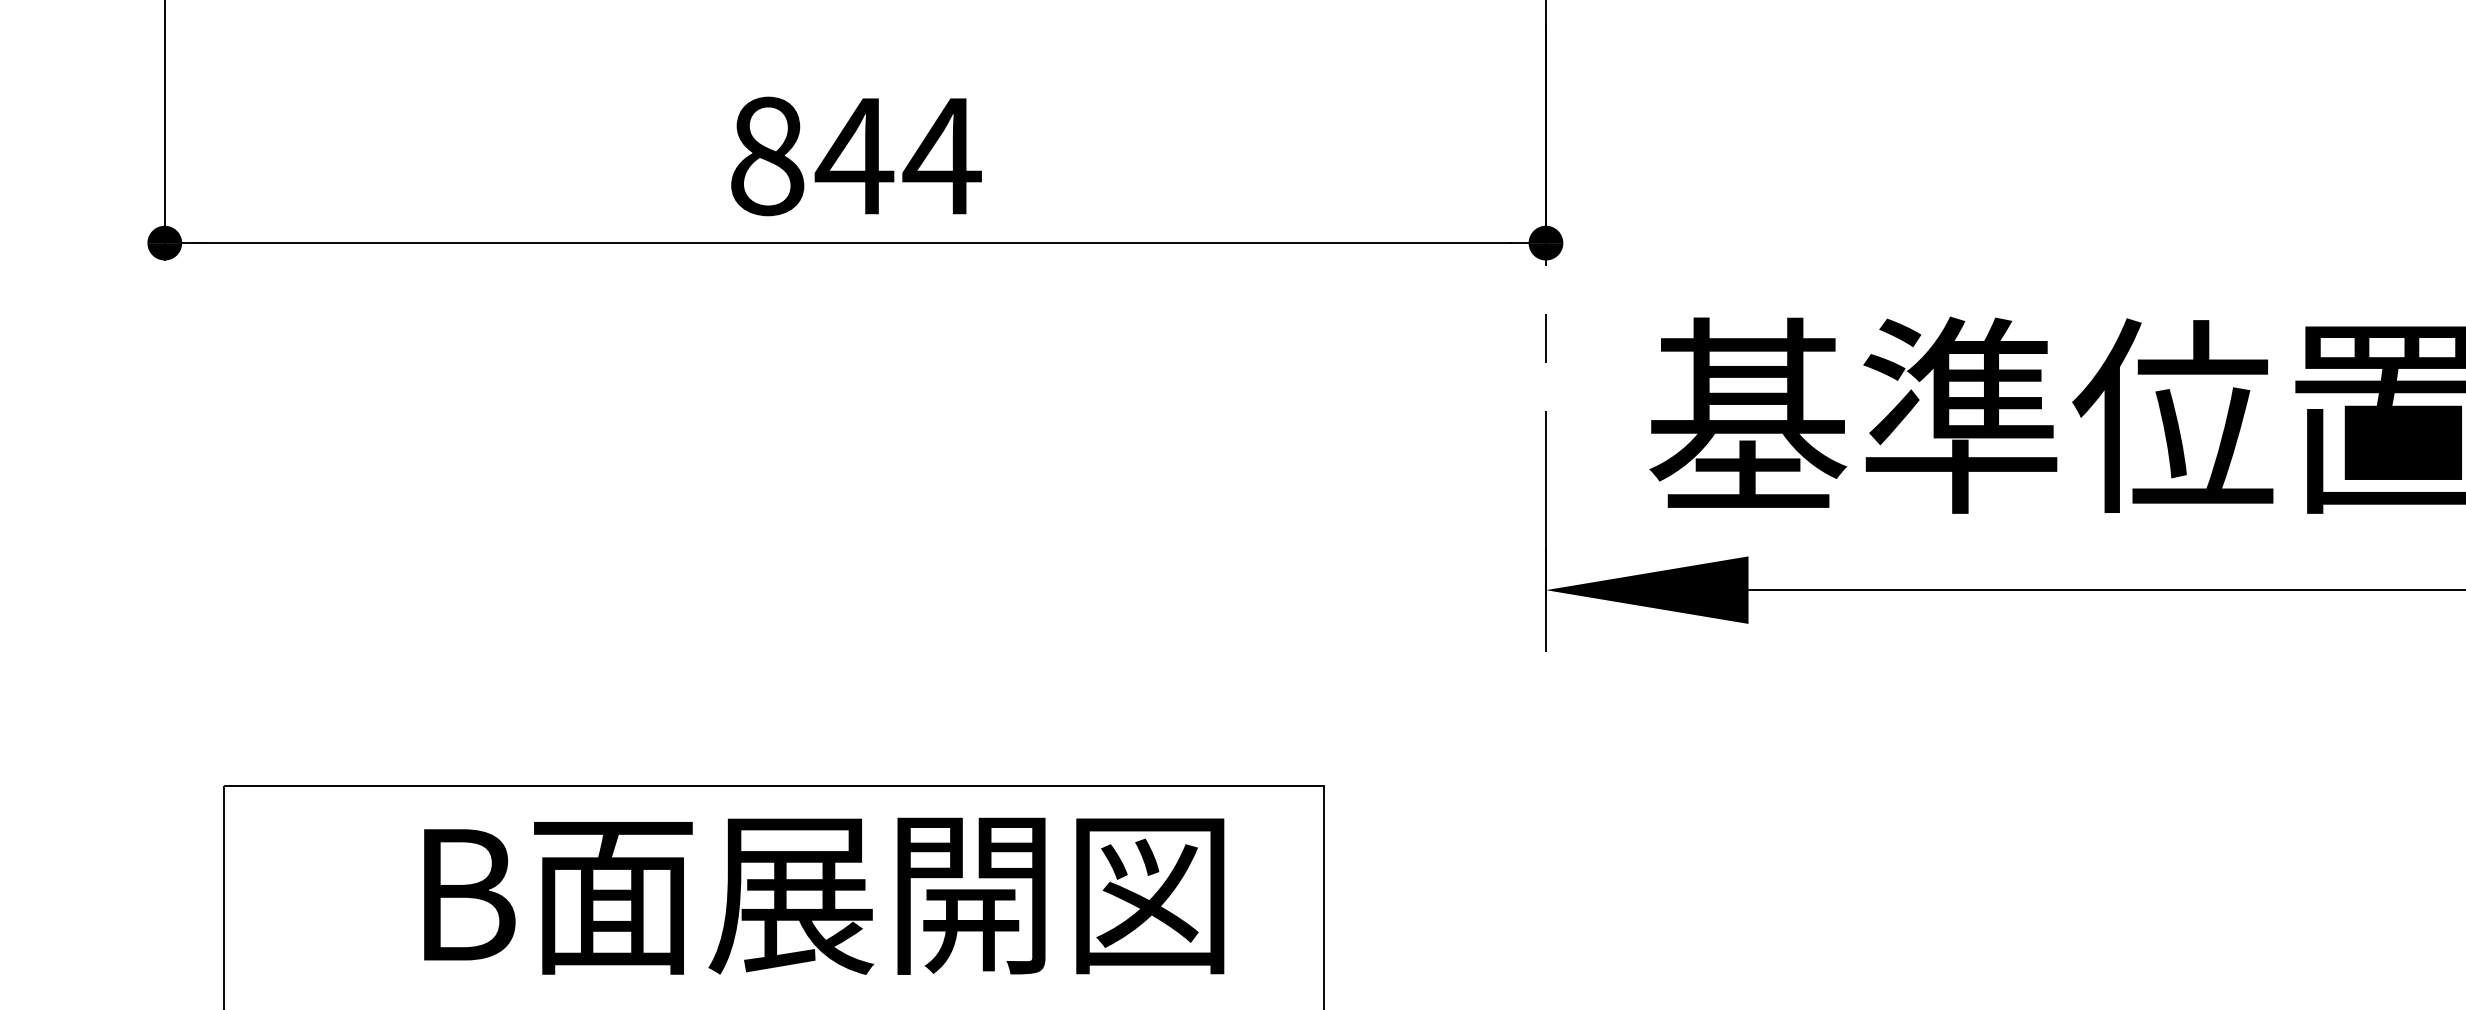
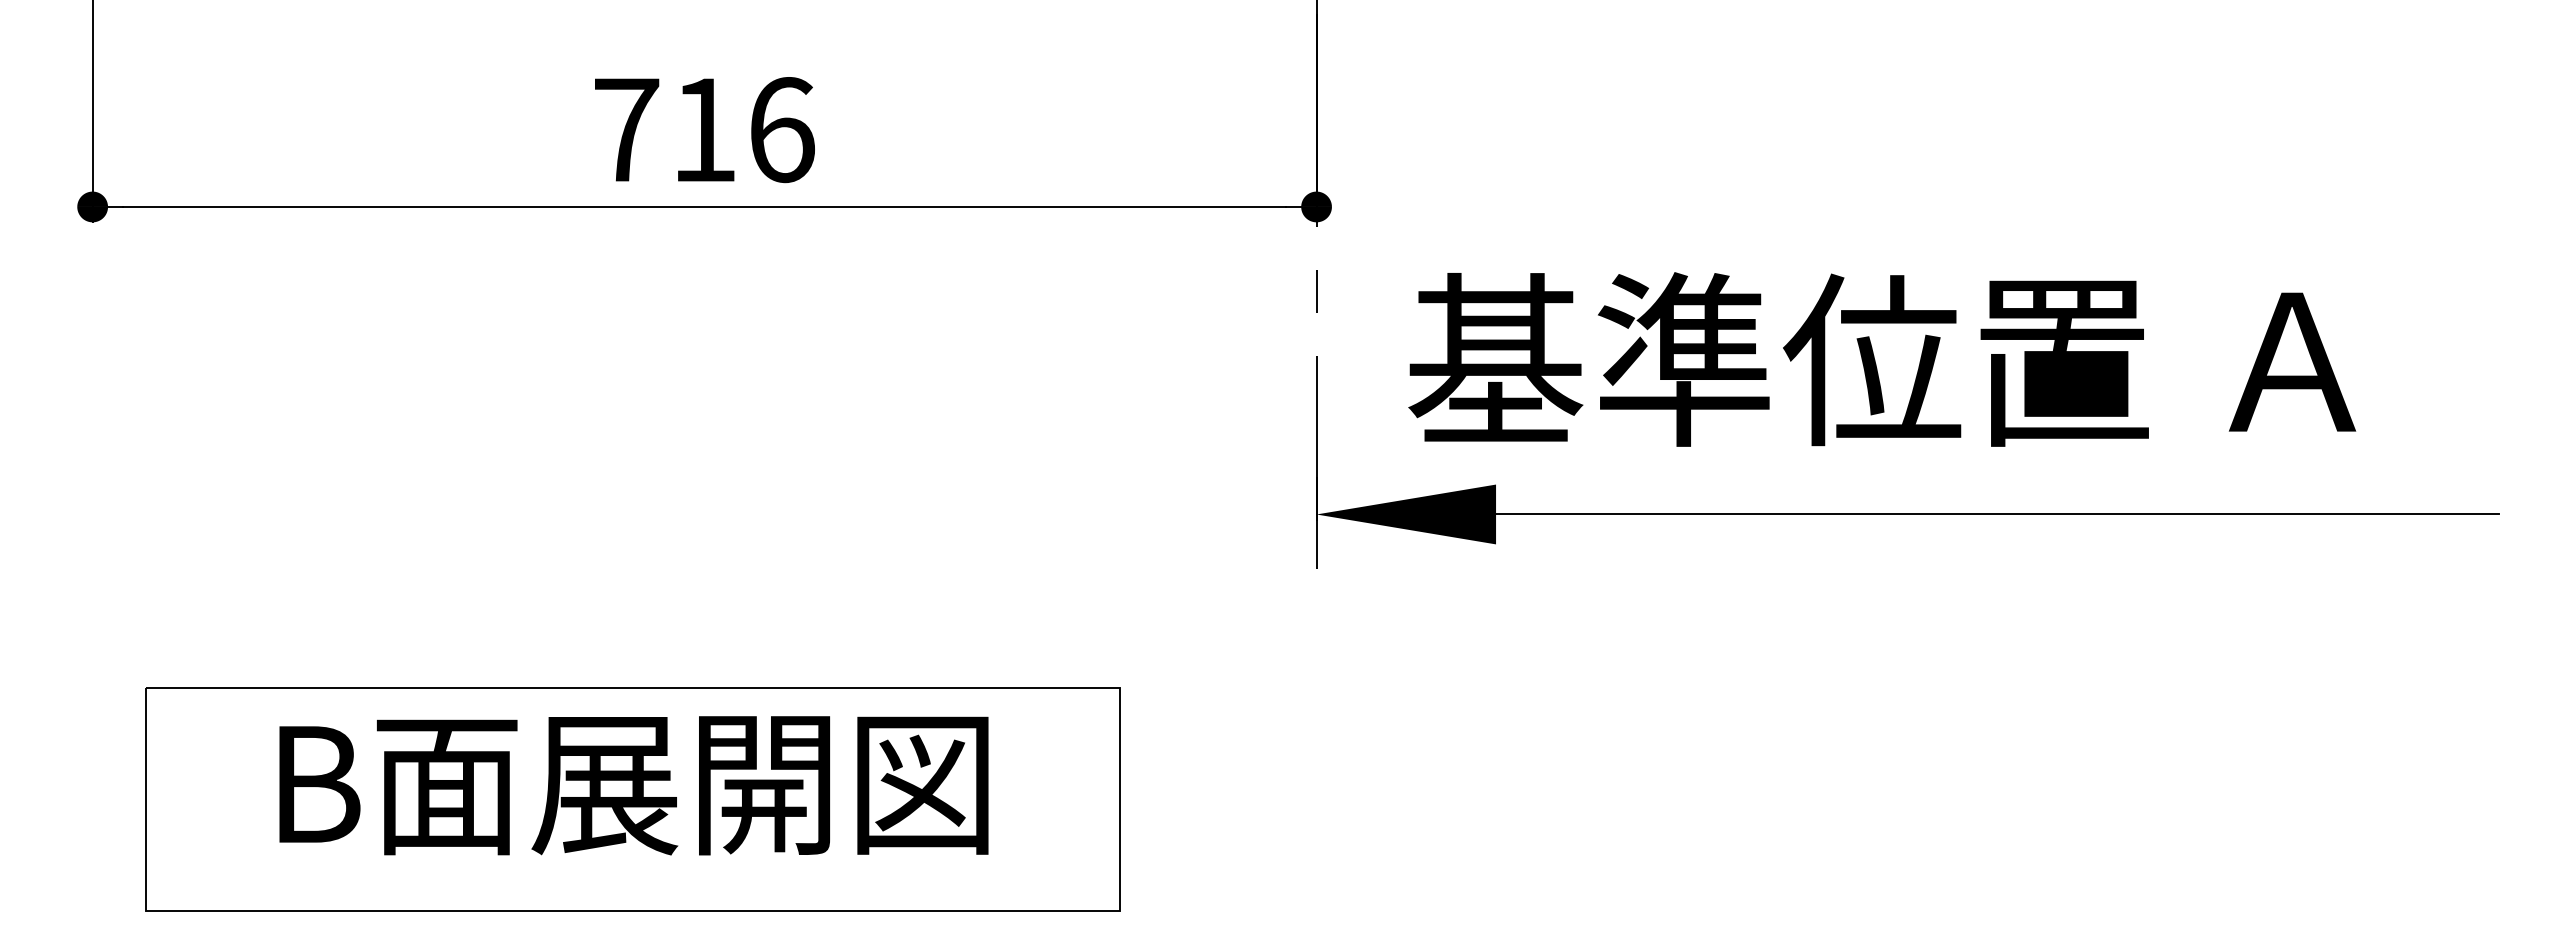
text: (856, 156) -> (705, 130), 844 -> 716
text: (823, 896) -> (633, 785), moved

